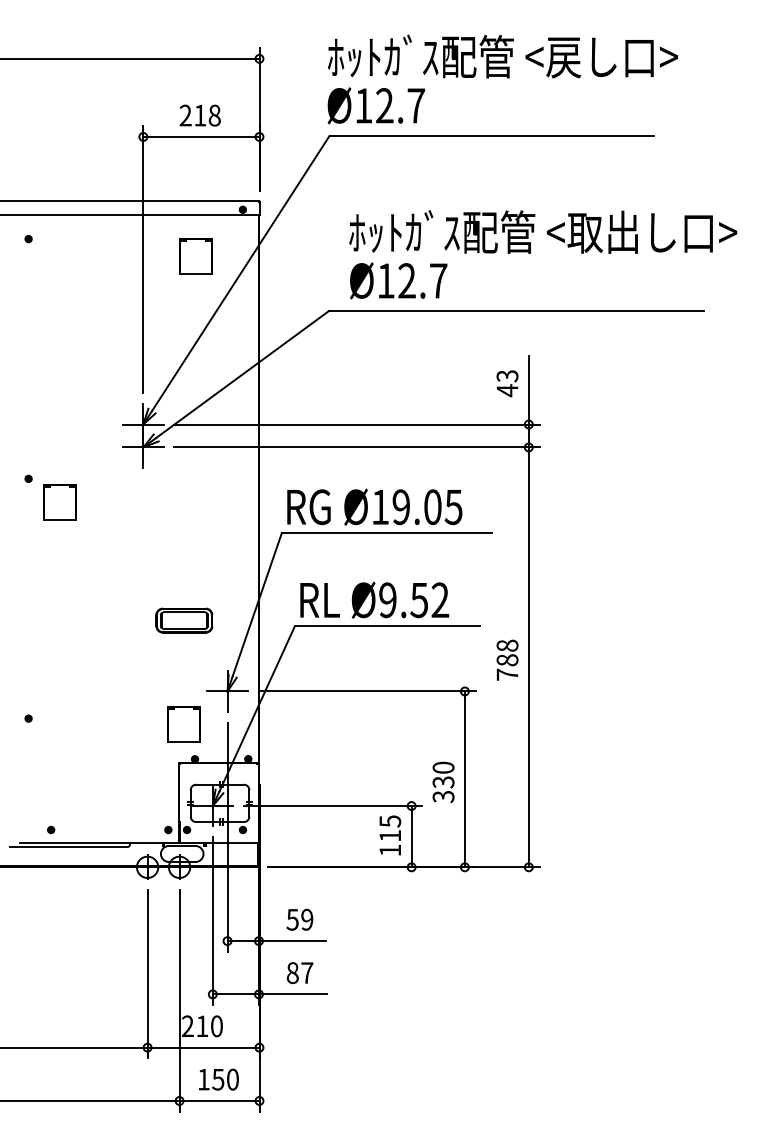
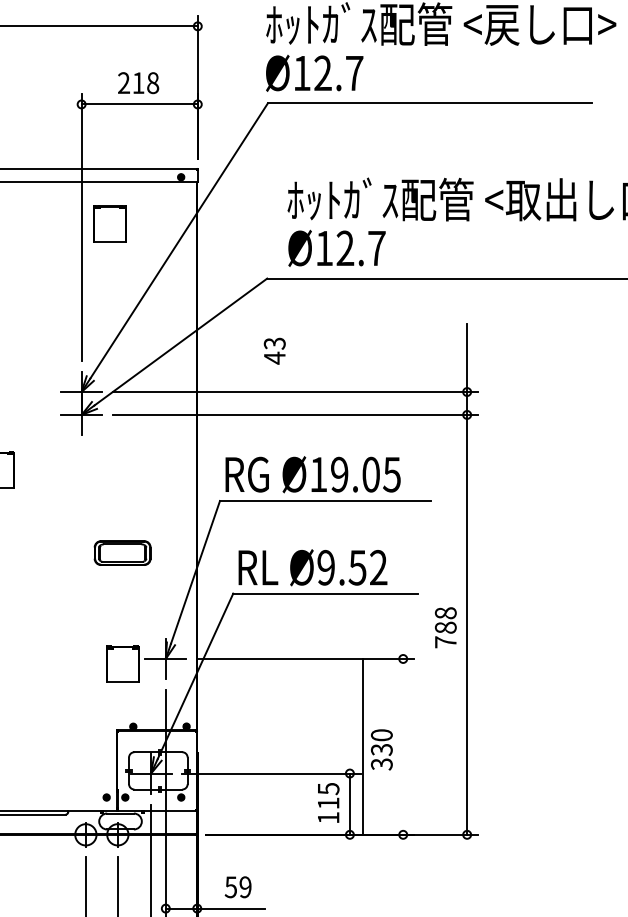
part: (195, 256) -> (109, 224), moved
text: (507, 383) -> (274, 351), moved
part: (184, 620) -> (122, 553), moved
part: (183, 724) -> (121, 664), moved
line: (464, 779) -> (362, 747), moved

